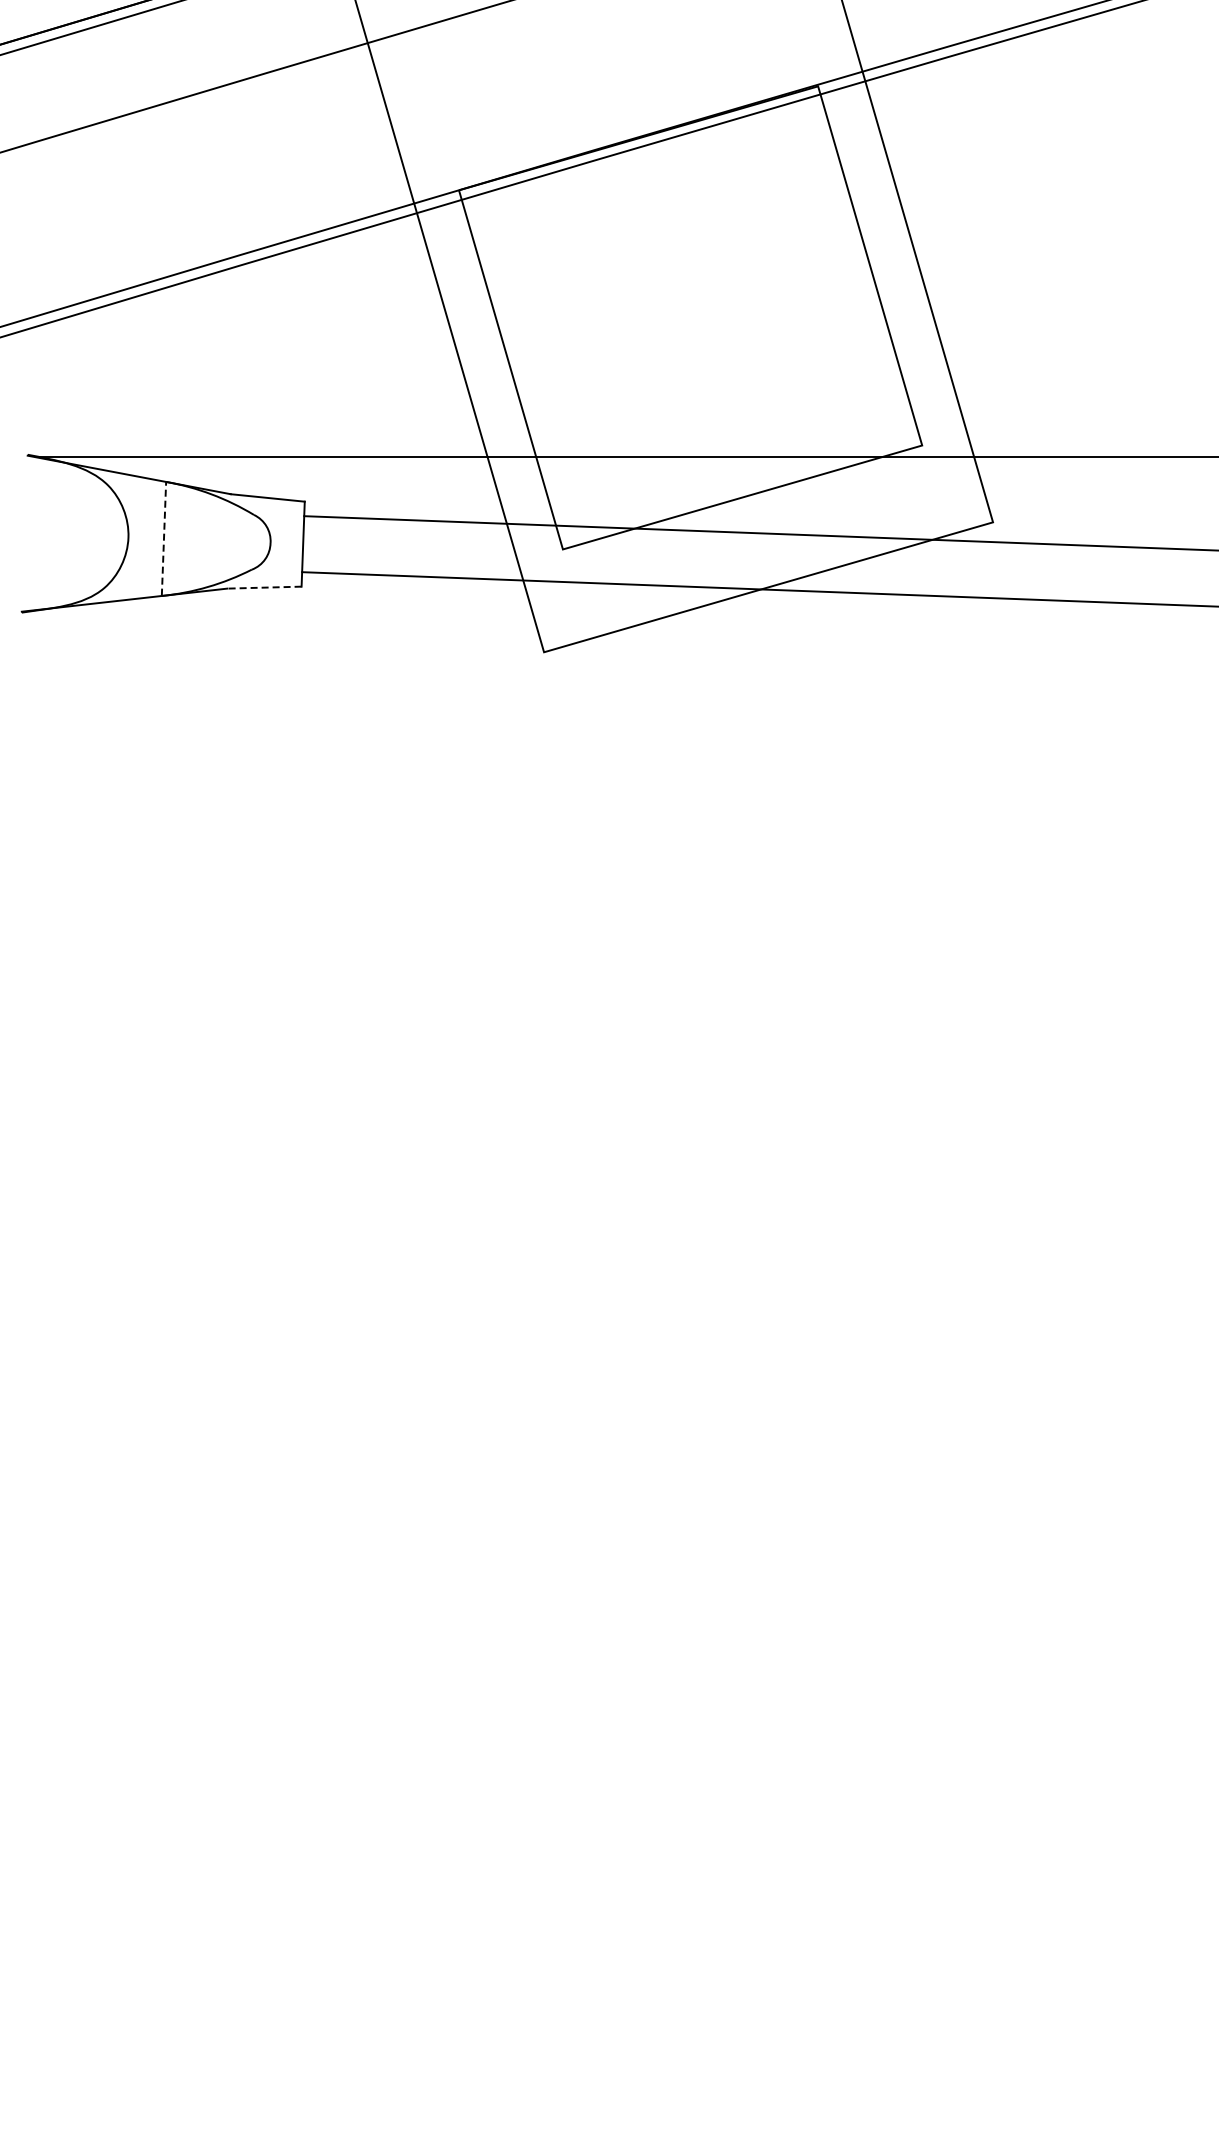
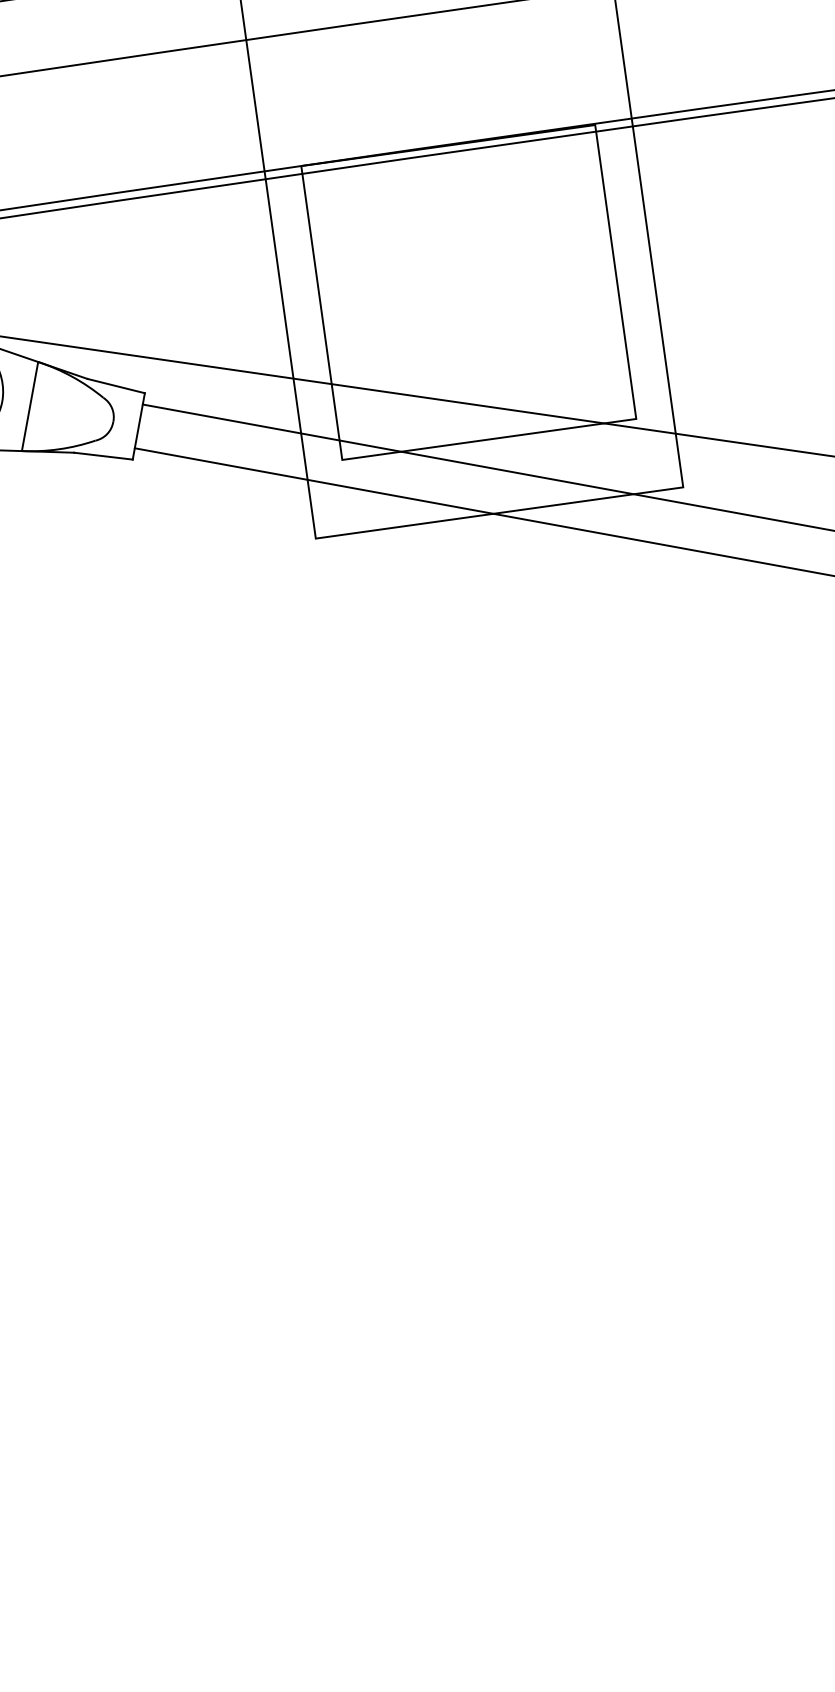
line: (163, 538) -> (29, 406), dashed -> solid
line: (263, 587) -> (102, 455), dashed -> solid

